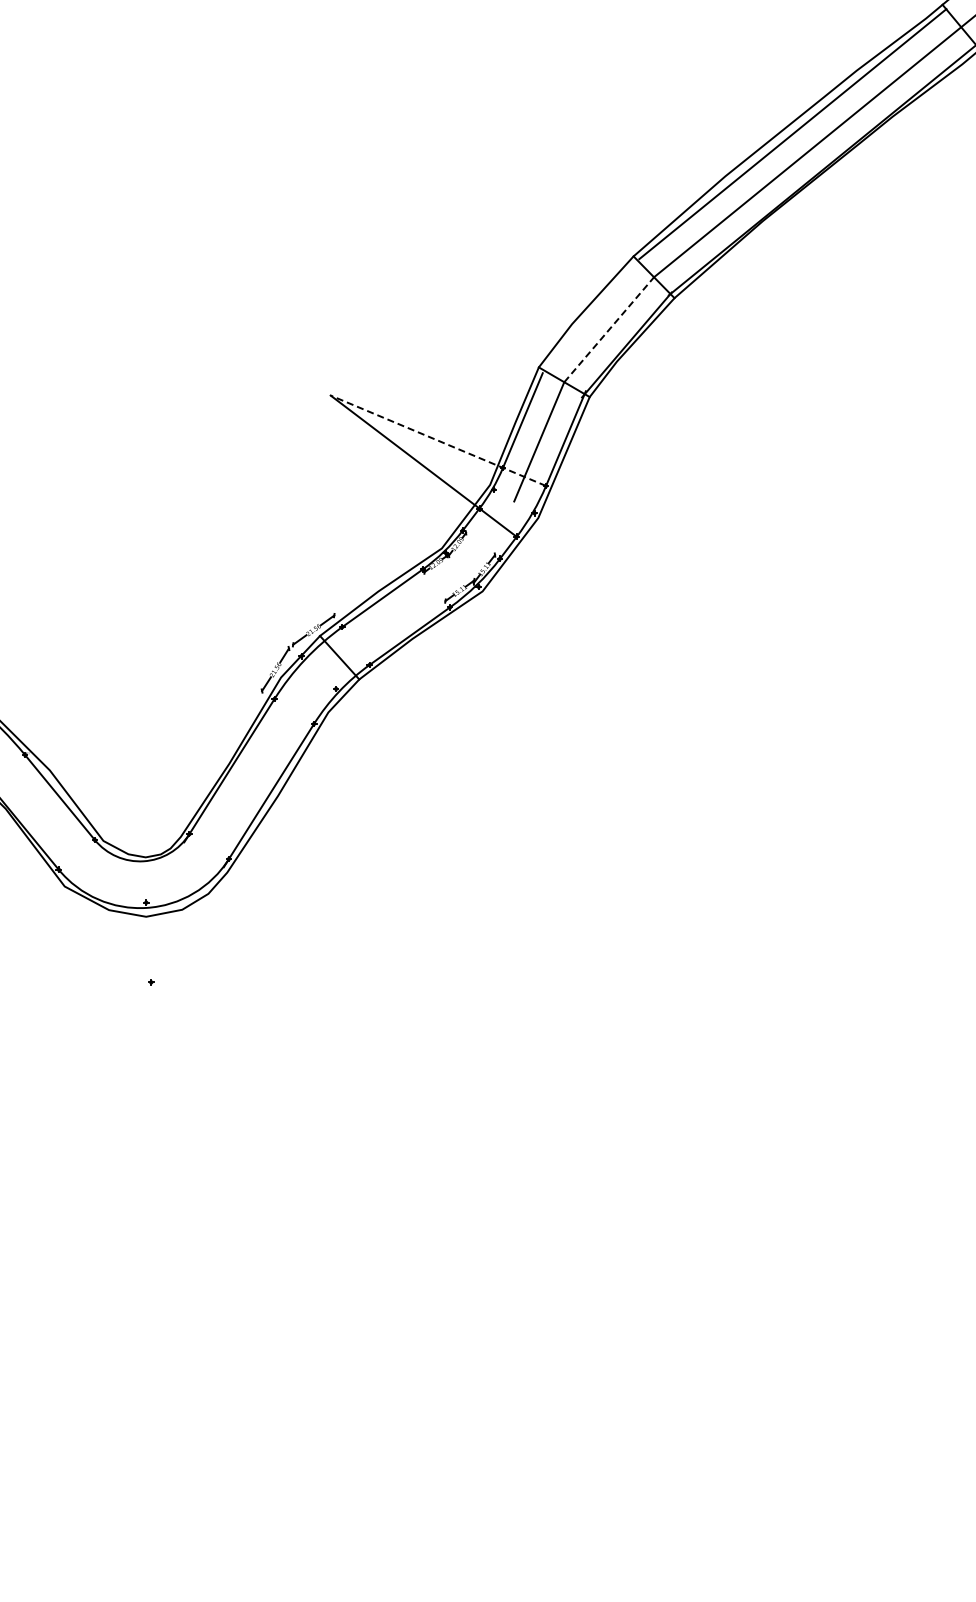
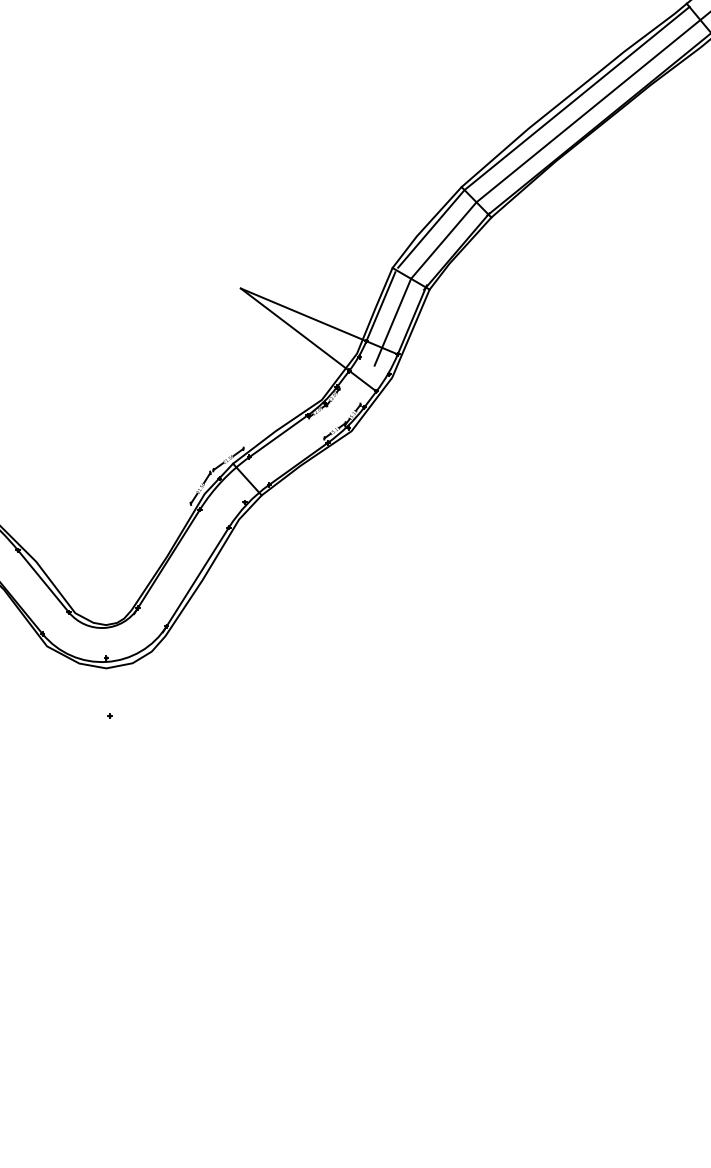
line: (591, 314) -> (430, 229), added
line: (609, 329) -> (444, 240), dashed -> solid
line: (438, 440) -> (319, 321), dashed -> solid

